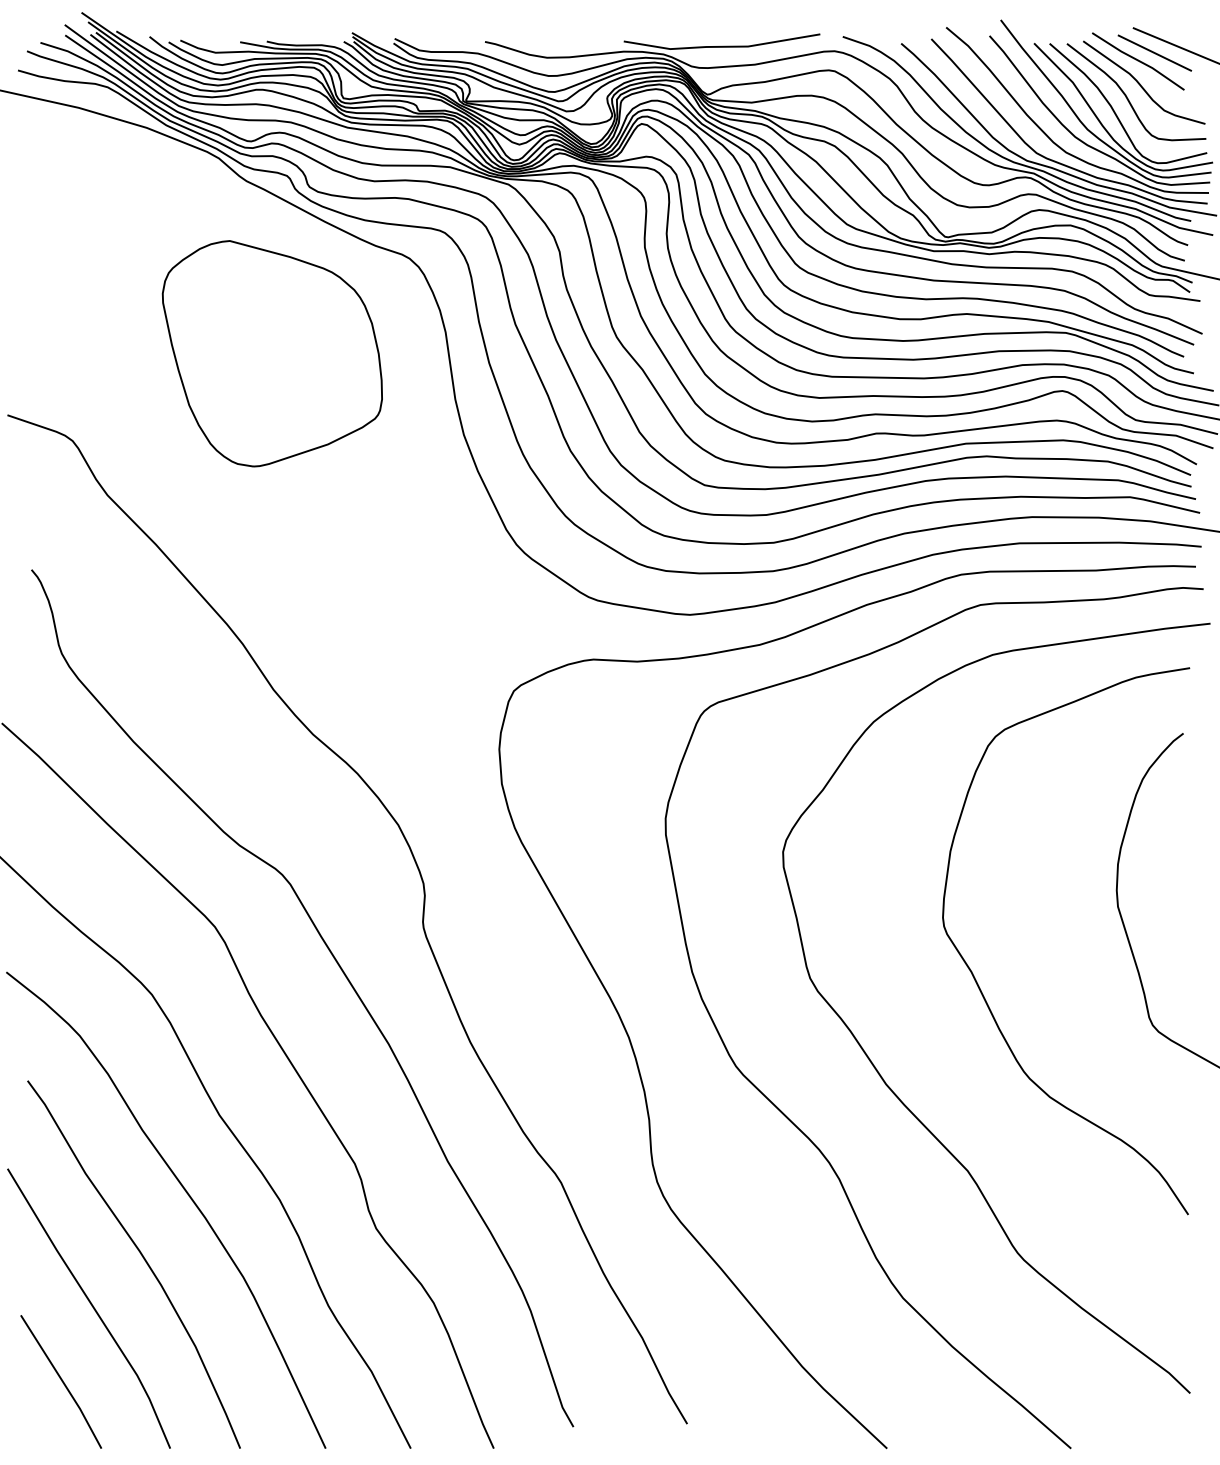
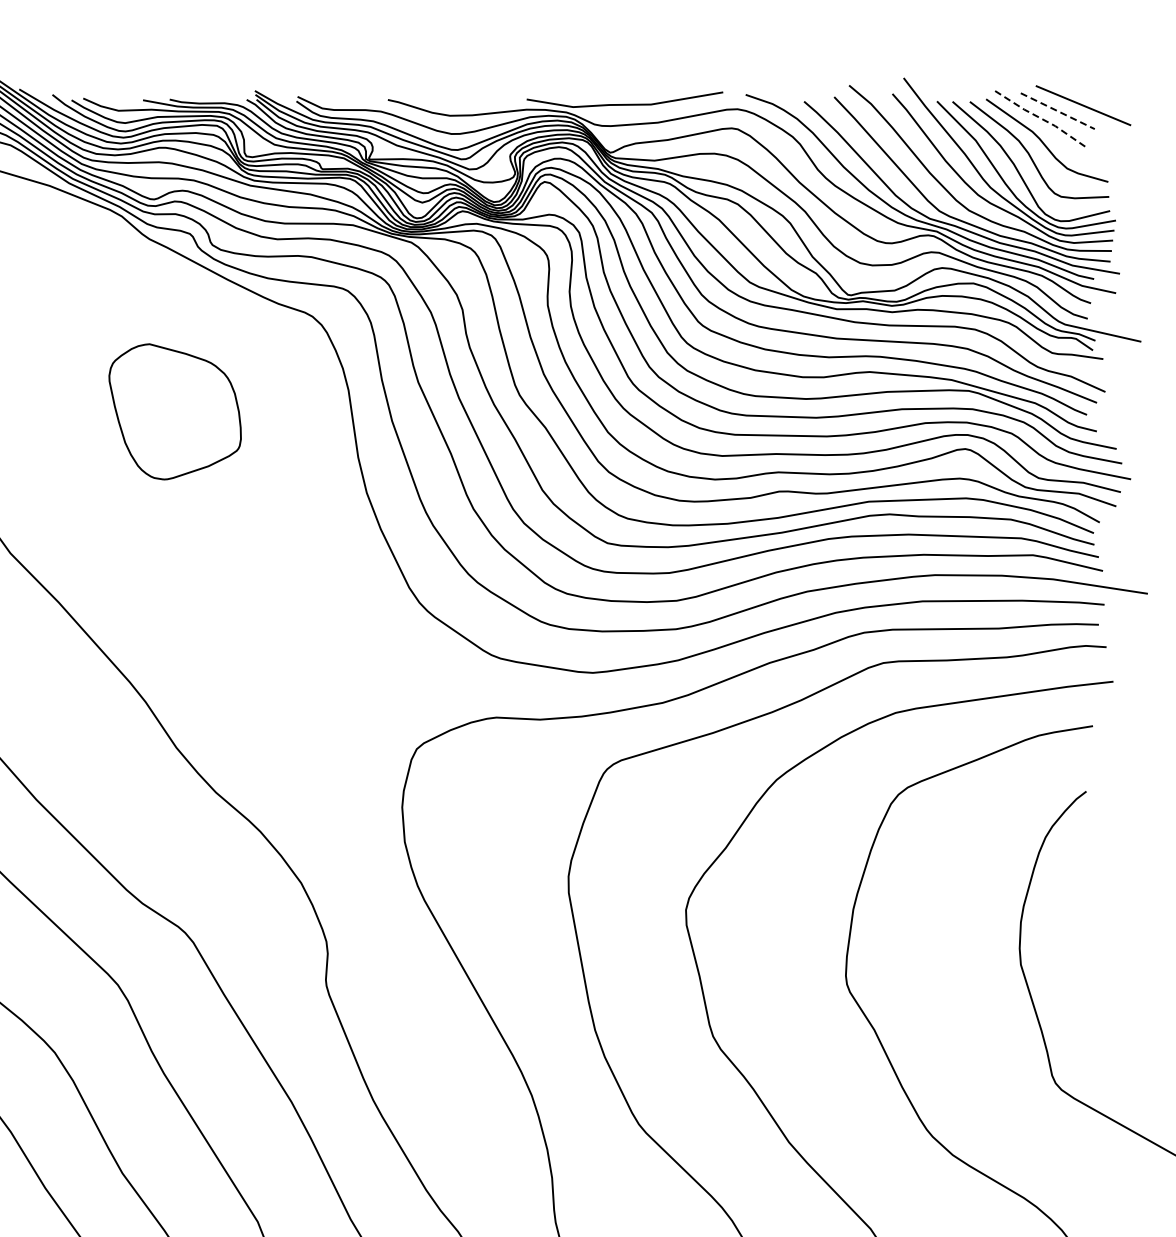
line: (1155, 53) -> (1058, 111), solid -> dashed
line: (1138, 60) -> (1041, 118), solid -> dashed
part: (271, 353) -> (174, 411), size x0.6

